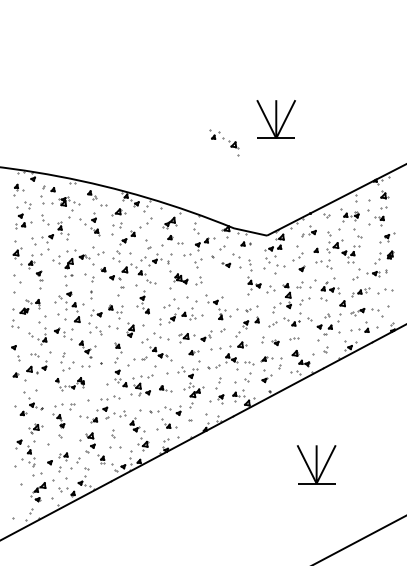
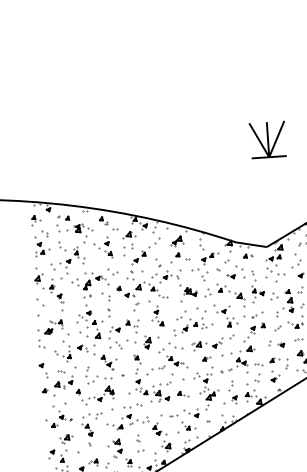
part: (224, 142) -> (230, 294), moved
part: (69, 384) -> (94, 396), size x1.43
part: (115, 447) -> (140, 451), size x0.62

